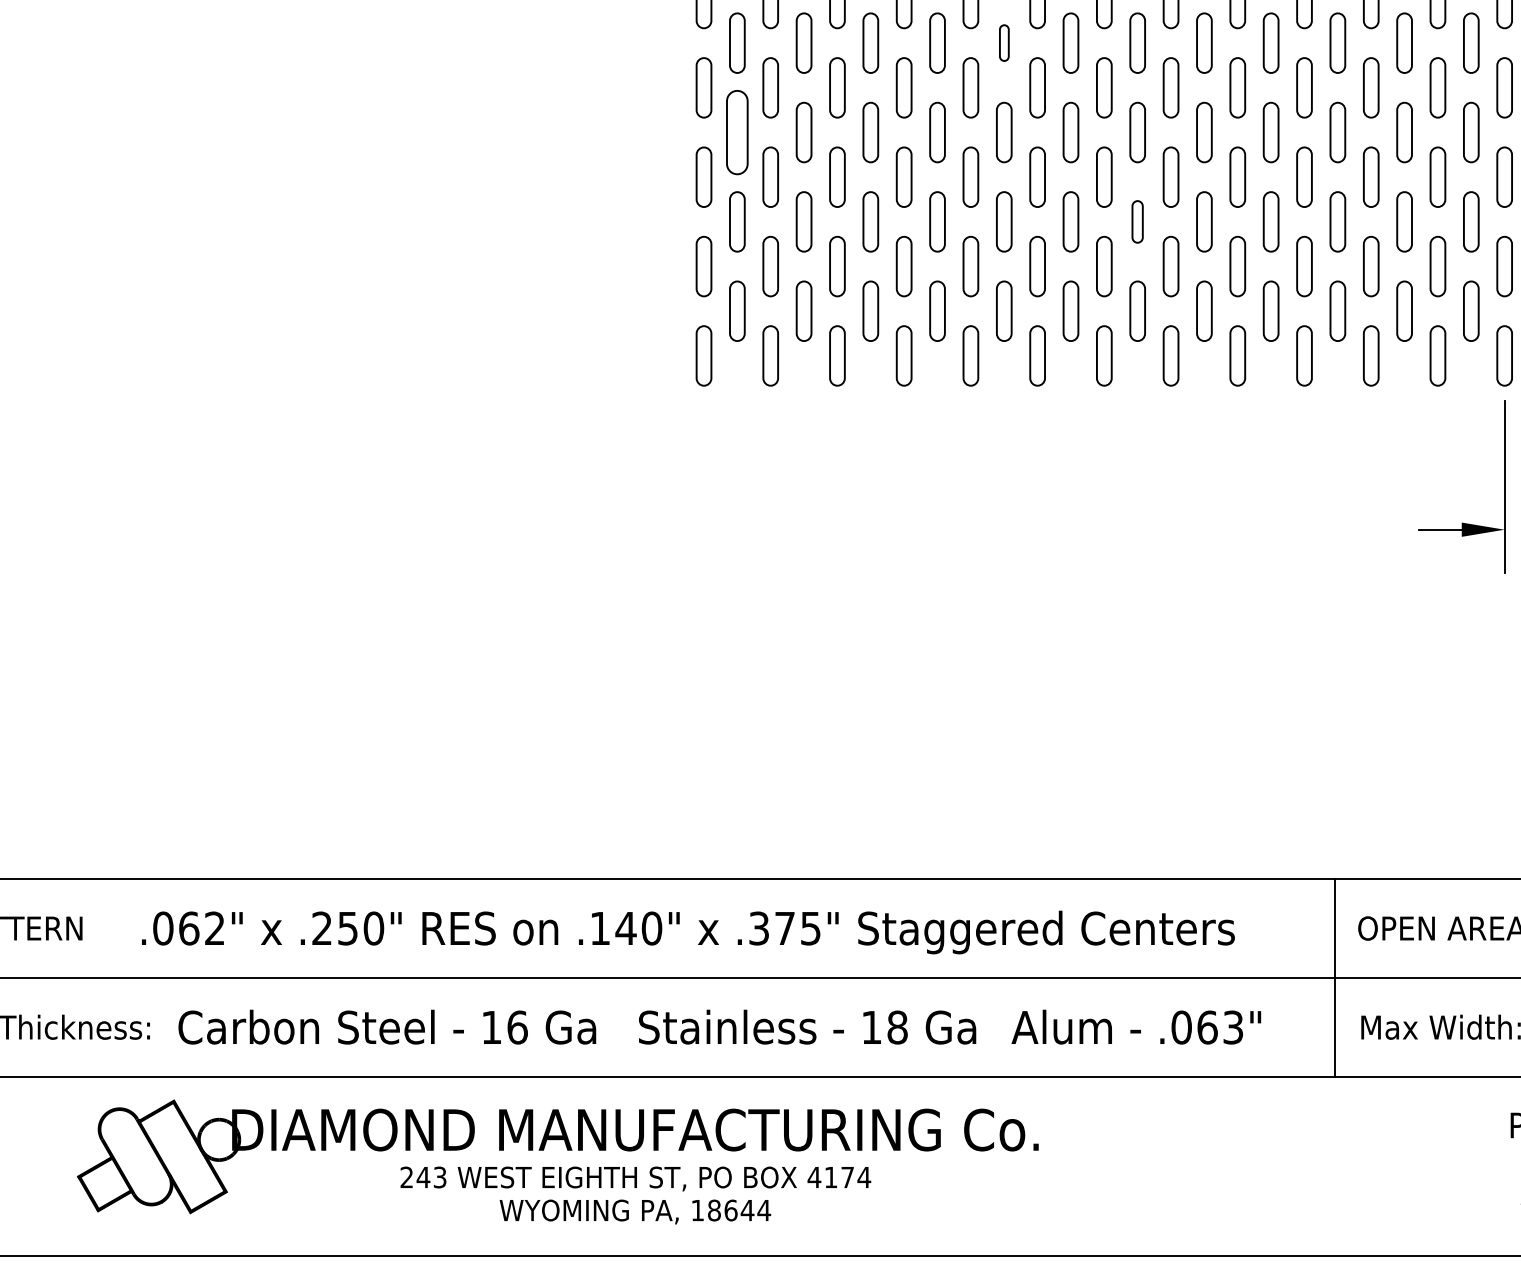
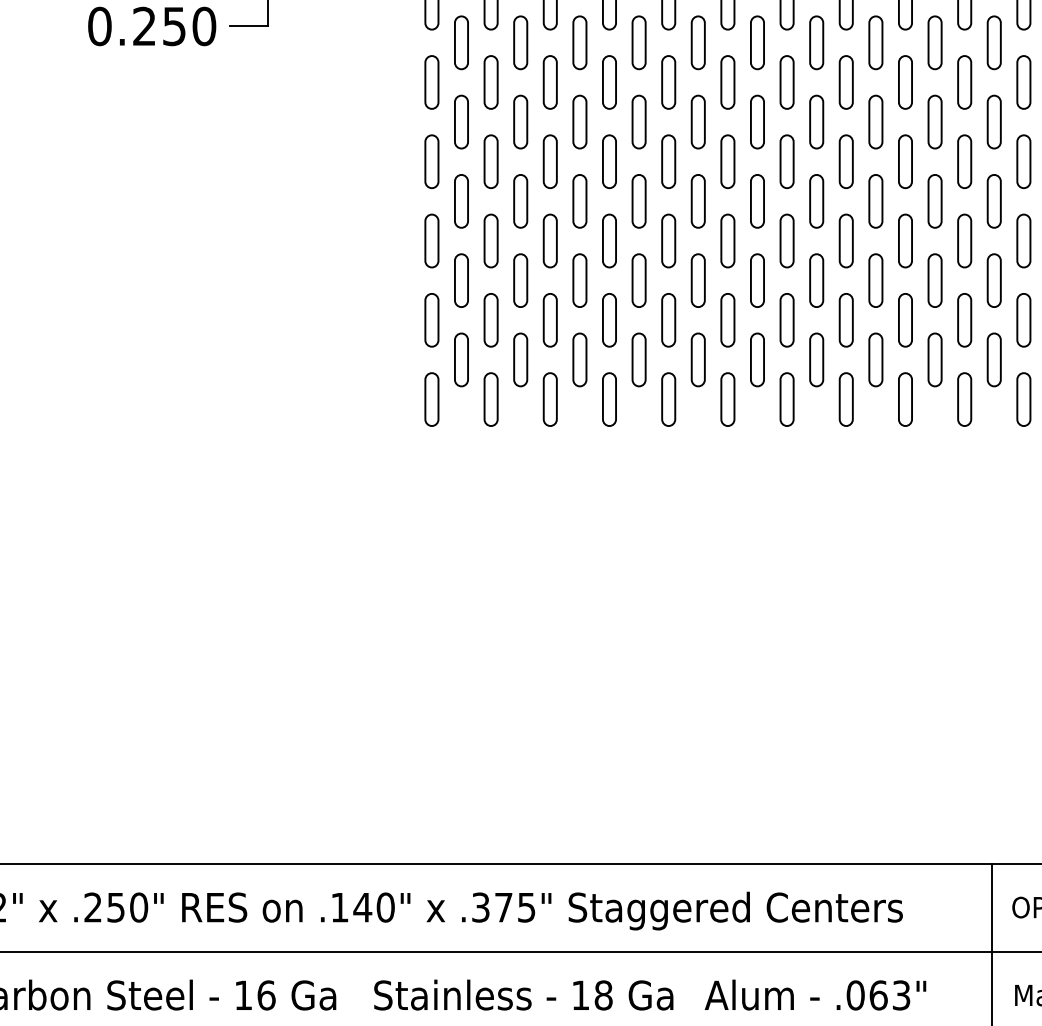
part: (1004, 42) -> (698, 121), size x1.67
part: (737, 132) -> (461, 201), size x0.71
part: (1137, 221) -> (816, 280), size x1.43

